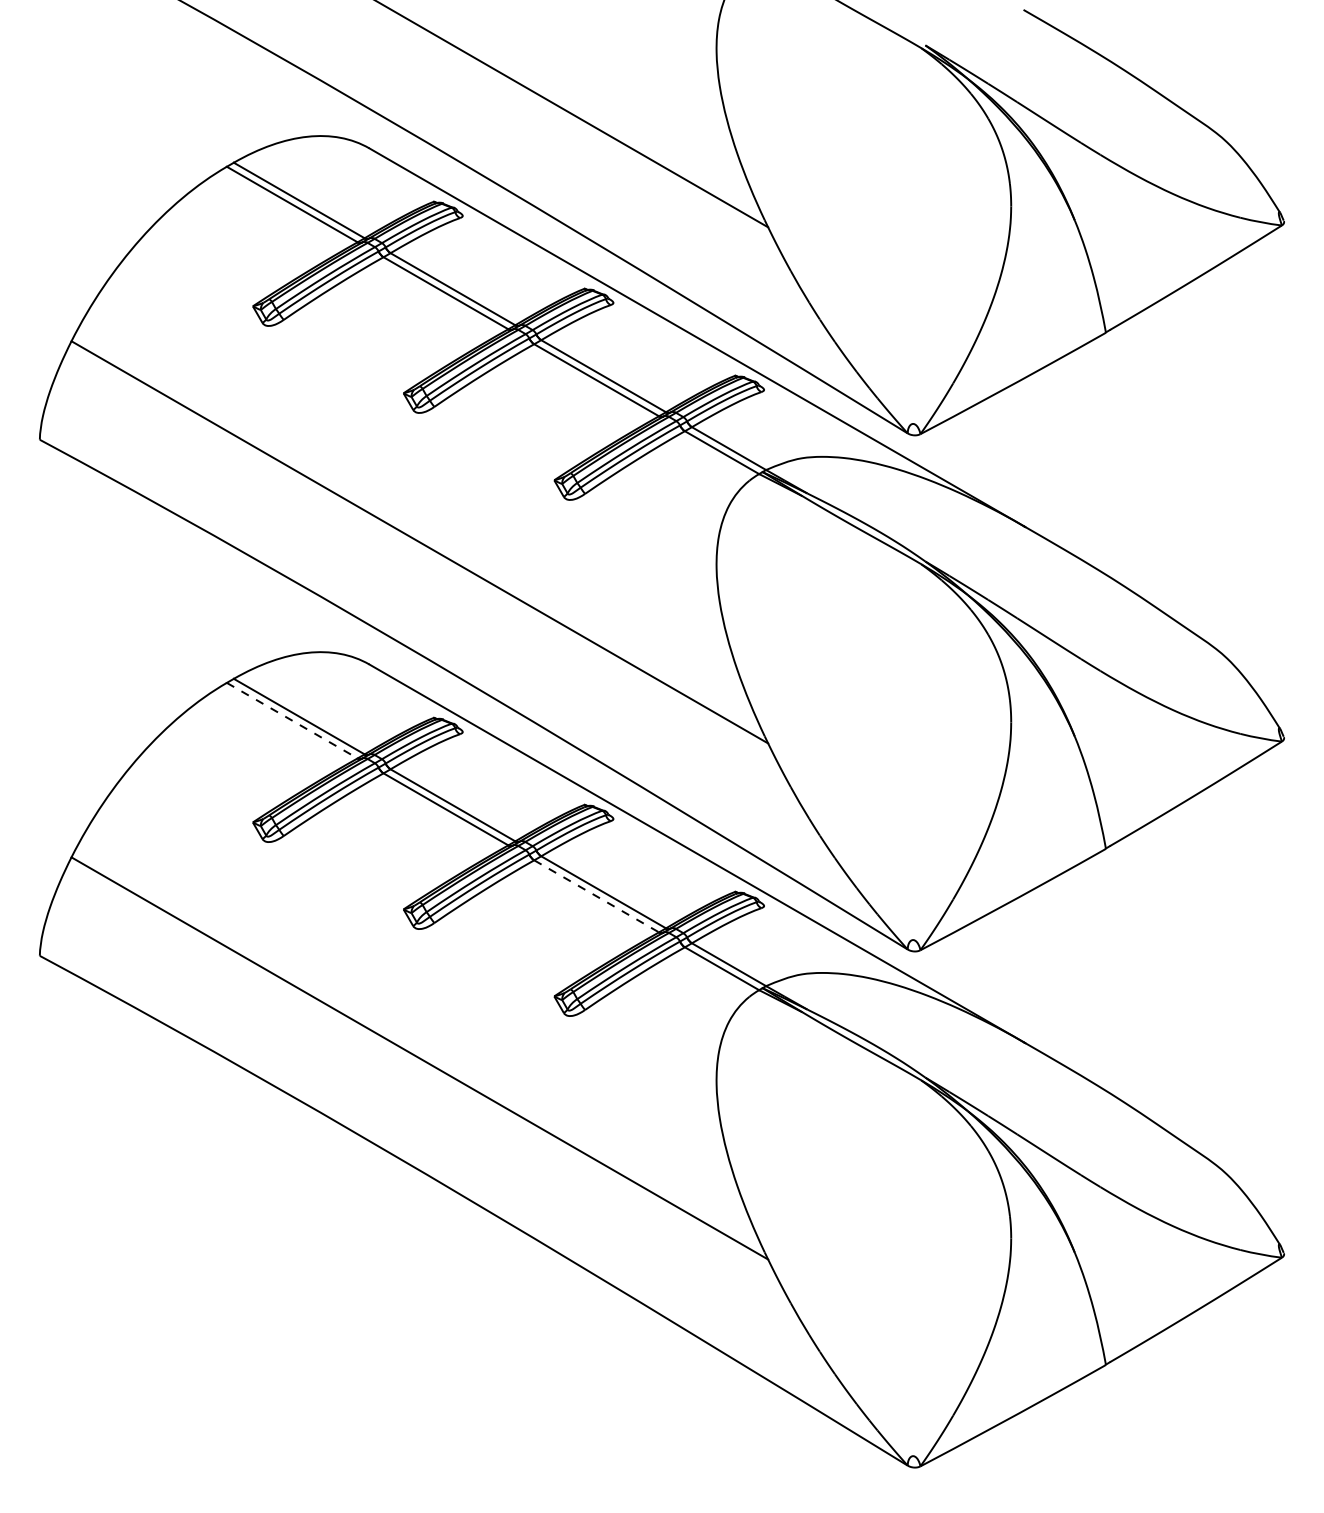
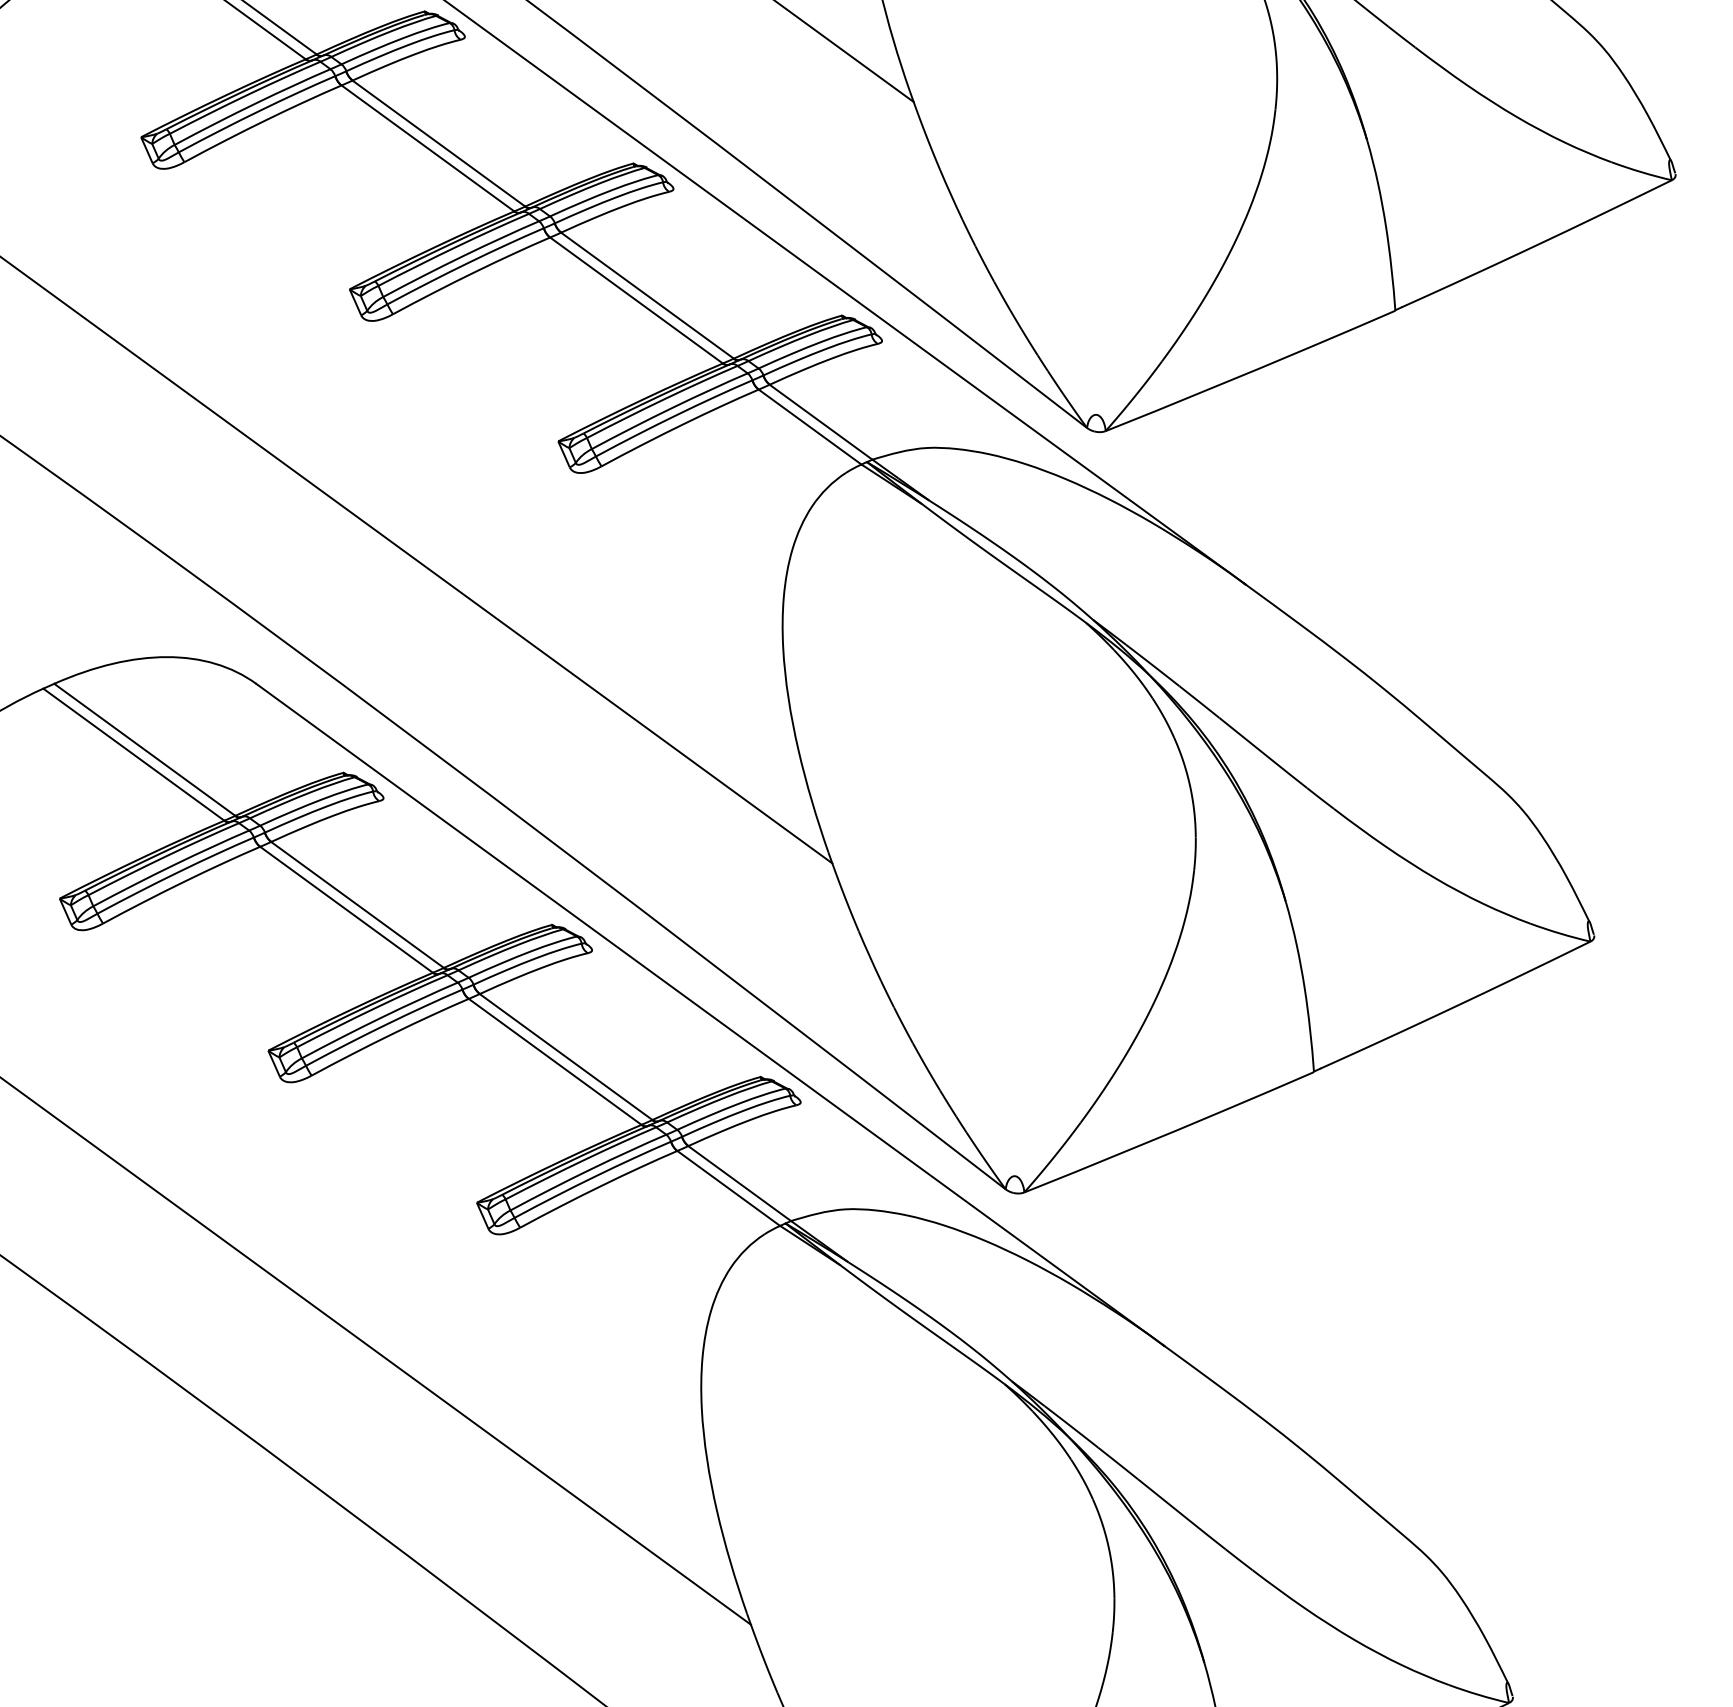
line: (292, 720) -> (134, 754), dashed -> solid
line: (597, 896) -> (556, 1062), dashed -> solid

